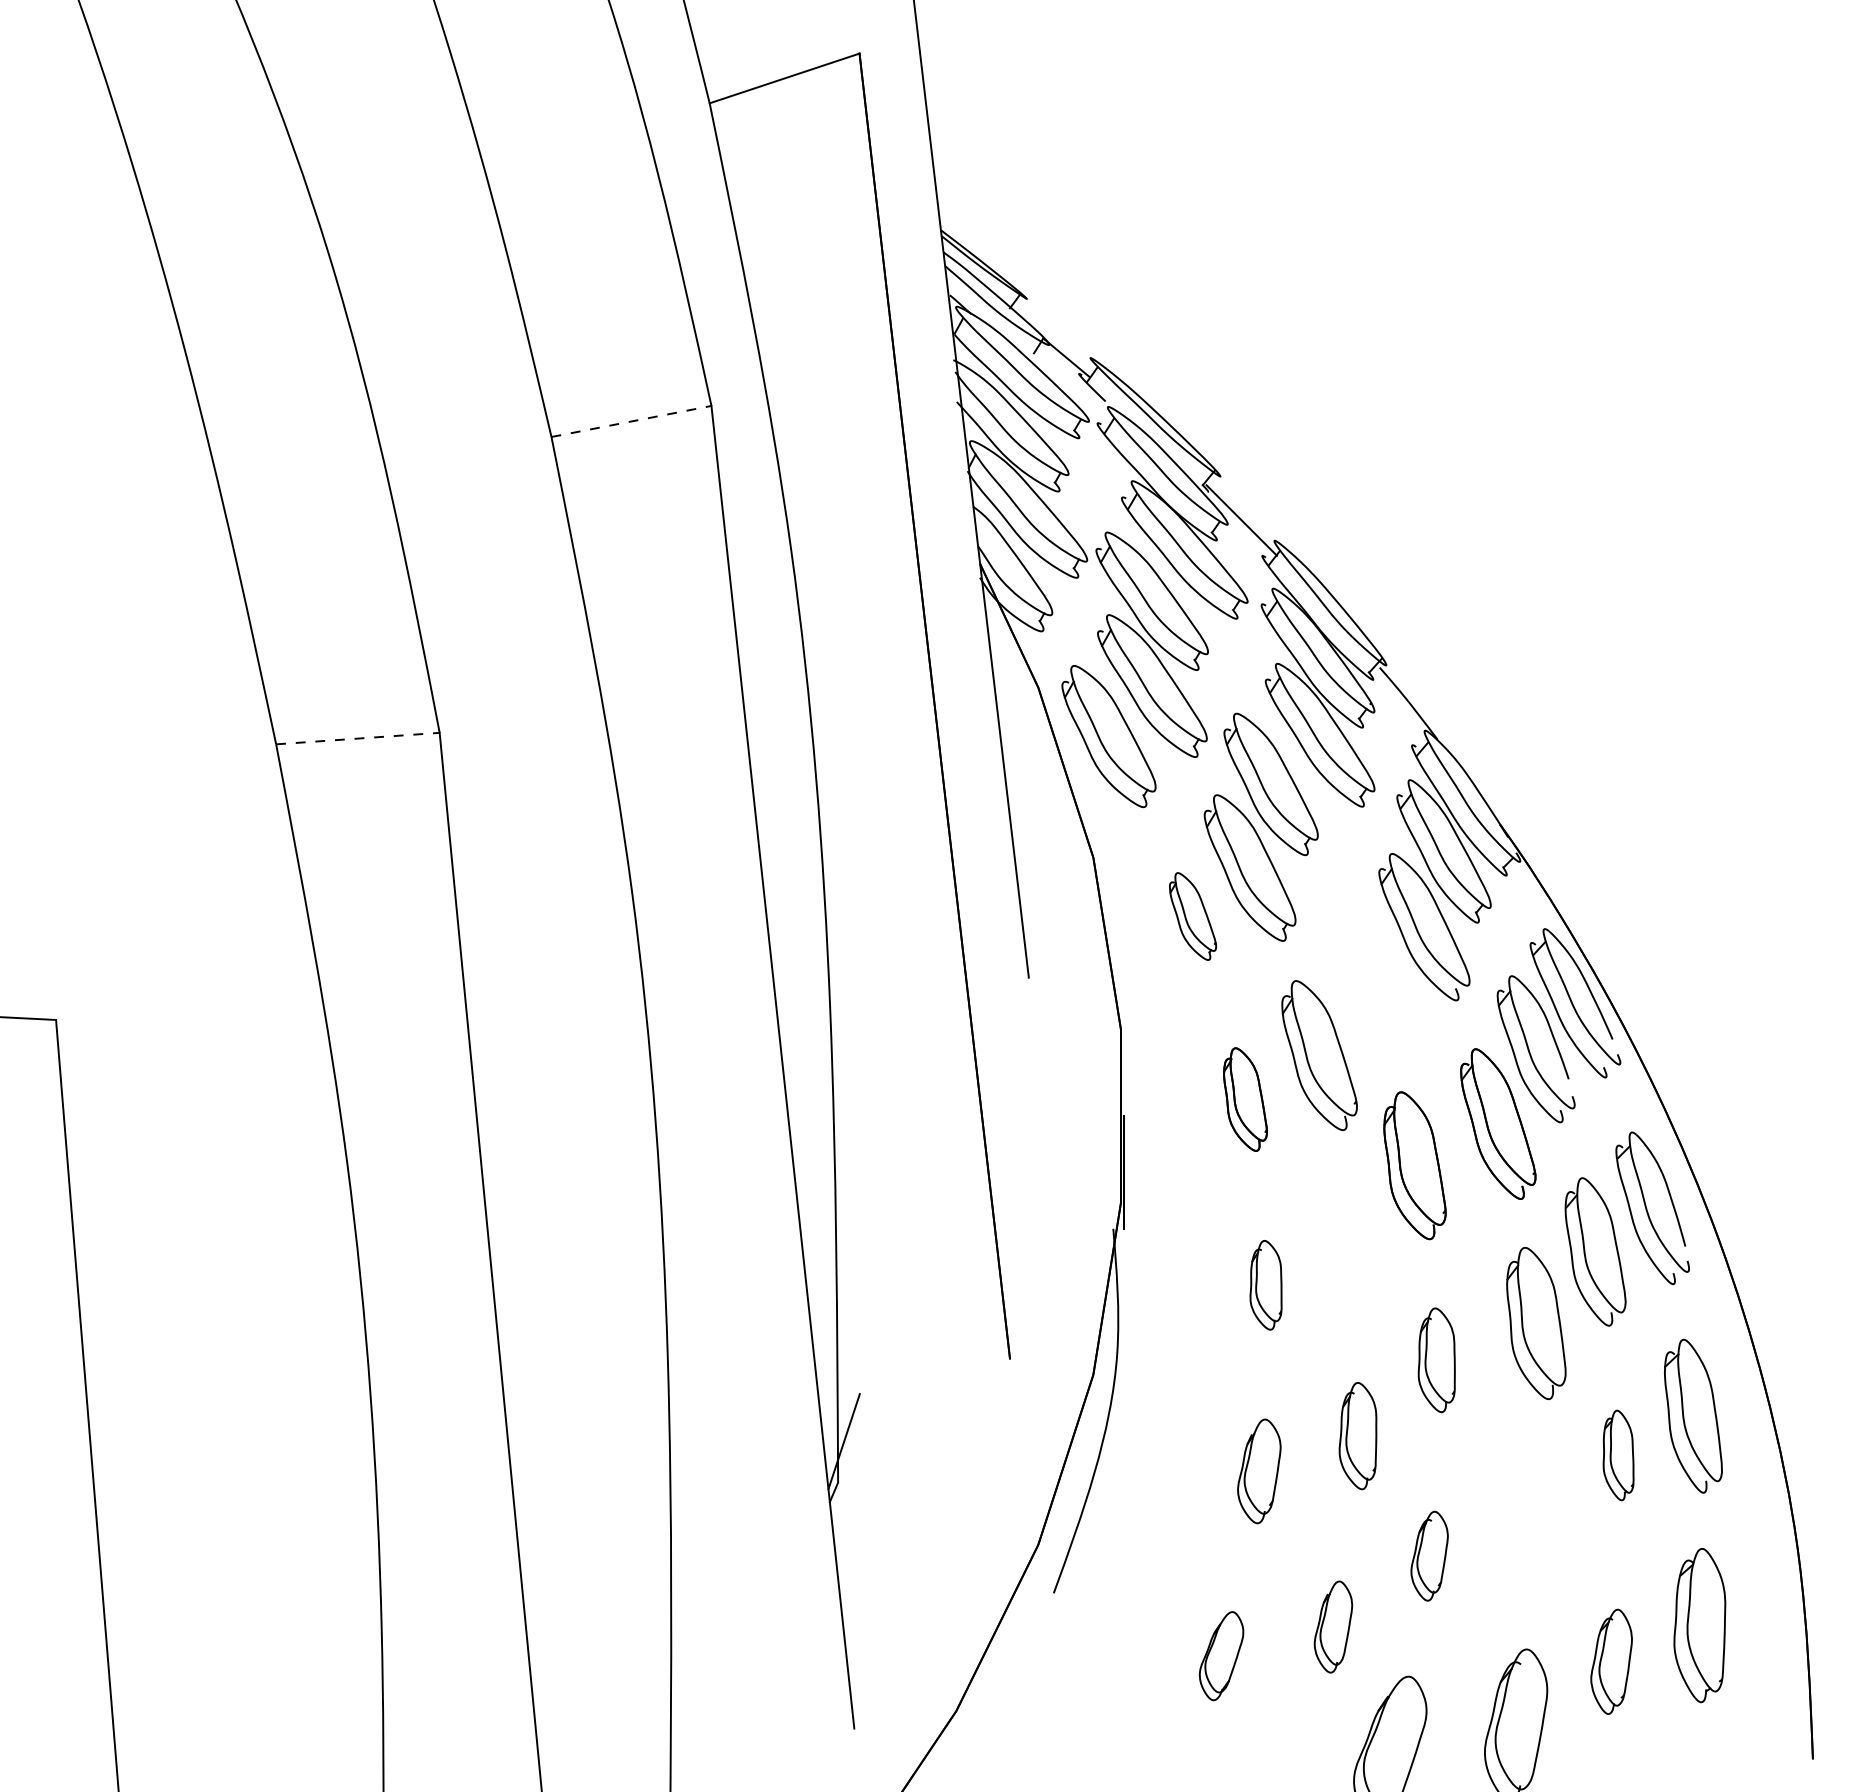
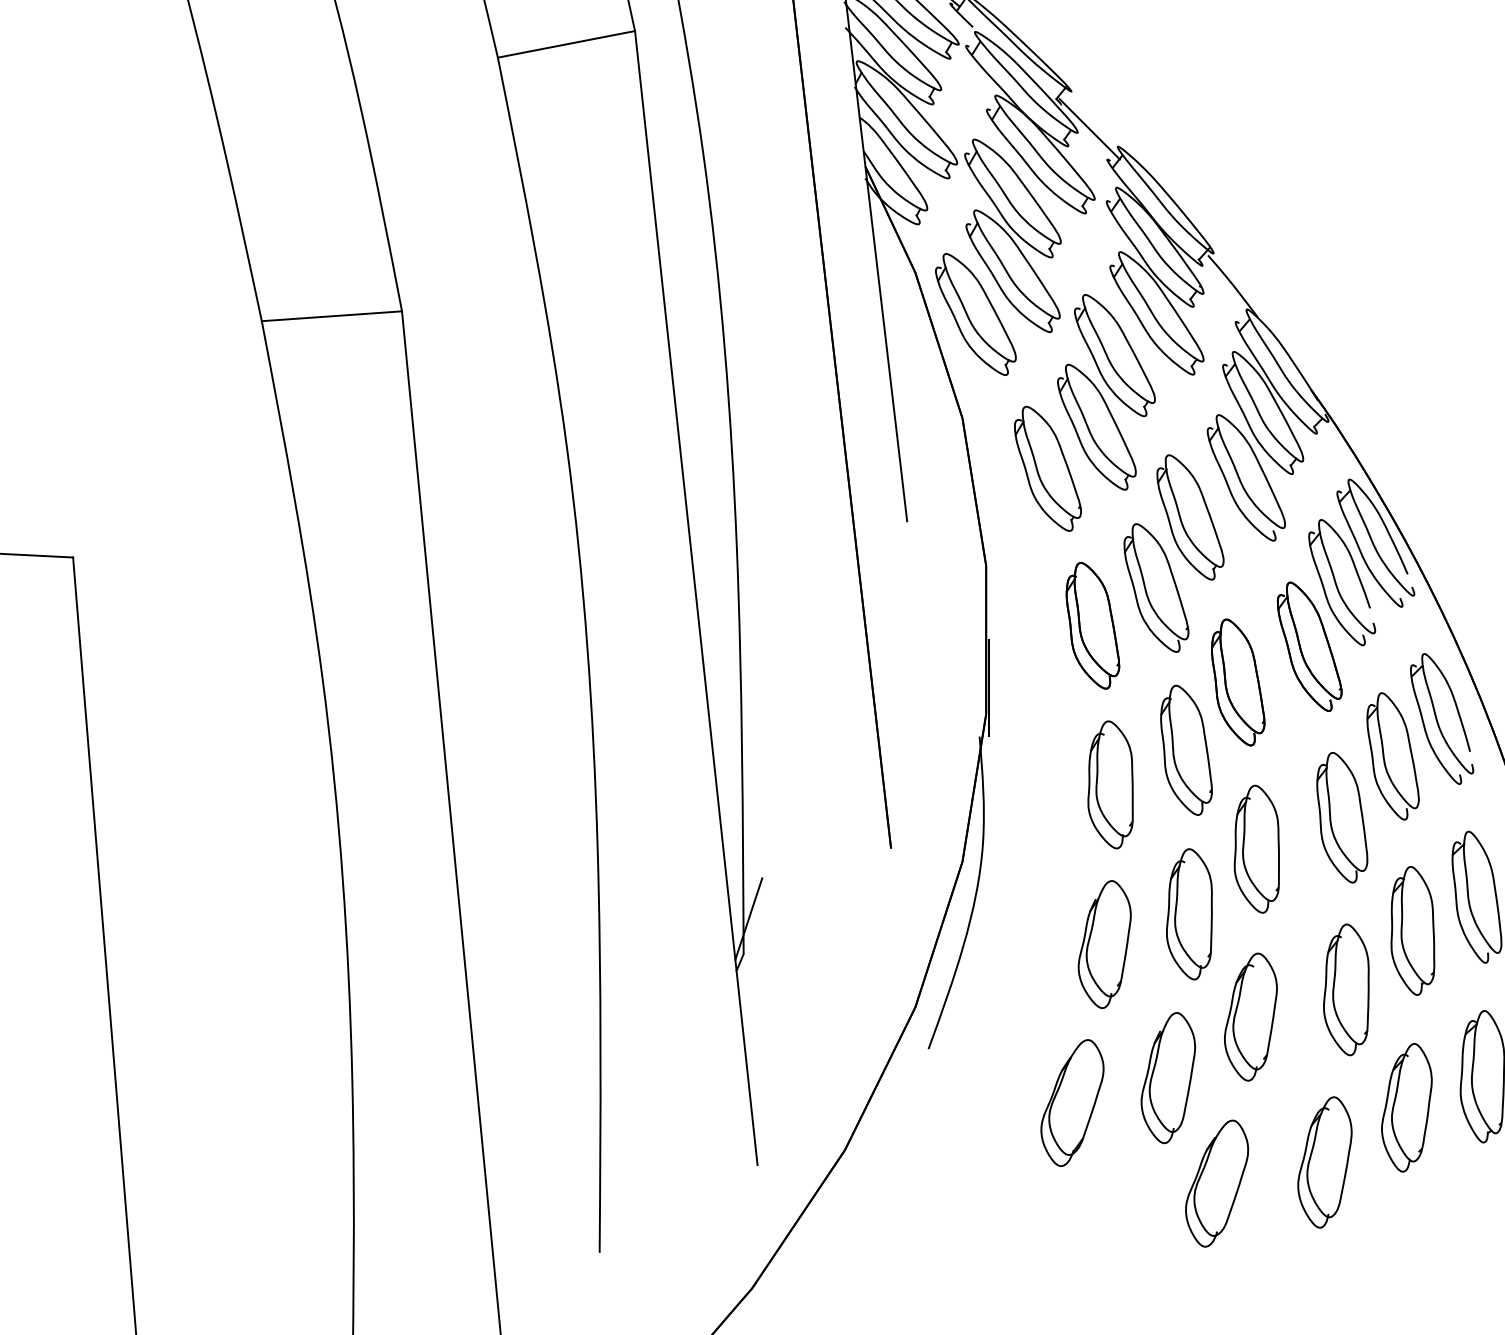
line: (631, 421) -> (566, 44), dashed -> solid
line: (357, 738) -> (331, 316), dashed -> solid
part: (1192, 916) -> (1047, 468), size x1.67
part: (1358, 972) -> (1189, 516), added
part: (1245, 1099) -> (1092, 625), size x1.43
part: (1354, 1244) -> (1186, 750), added
part: (1265, 1285) -> (1110, 785), size x1.67
part: (1436, 1360) -> (1256, 849), size x1.43
part: (1357, 1435) -> (1188, 913), size x1.43
part: (1618, 1455) -> (1412, 930), size x1.67
part: (1259, 1471) -> (1104, 944), size x1.43
part: (1540, 1524) -> (1345, 990), added
part: (1429, 1556) -> (1250, 1017), size x1.67
part: (1333, 1626) -> (1168, 1077), size x1.67
part: (1221, 1655) -> (1072, 1102), size x1.67
part: (1611, 1661) -> (1406, 1107), size x1.43

